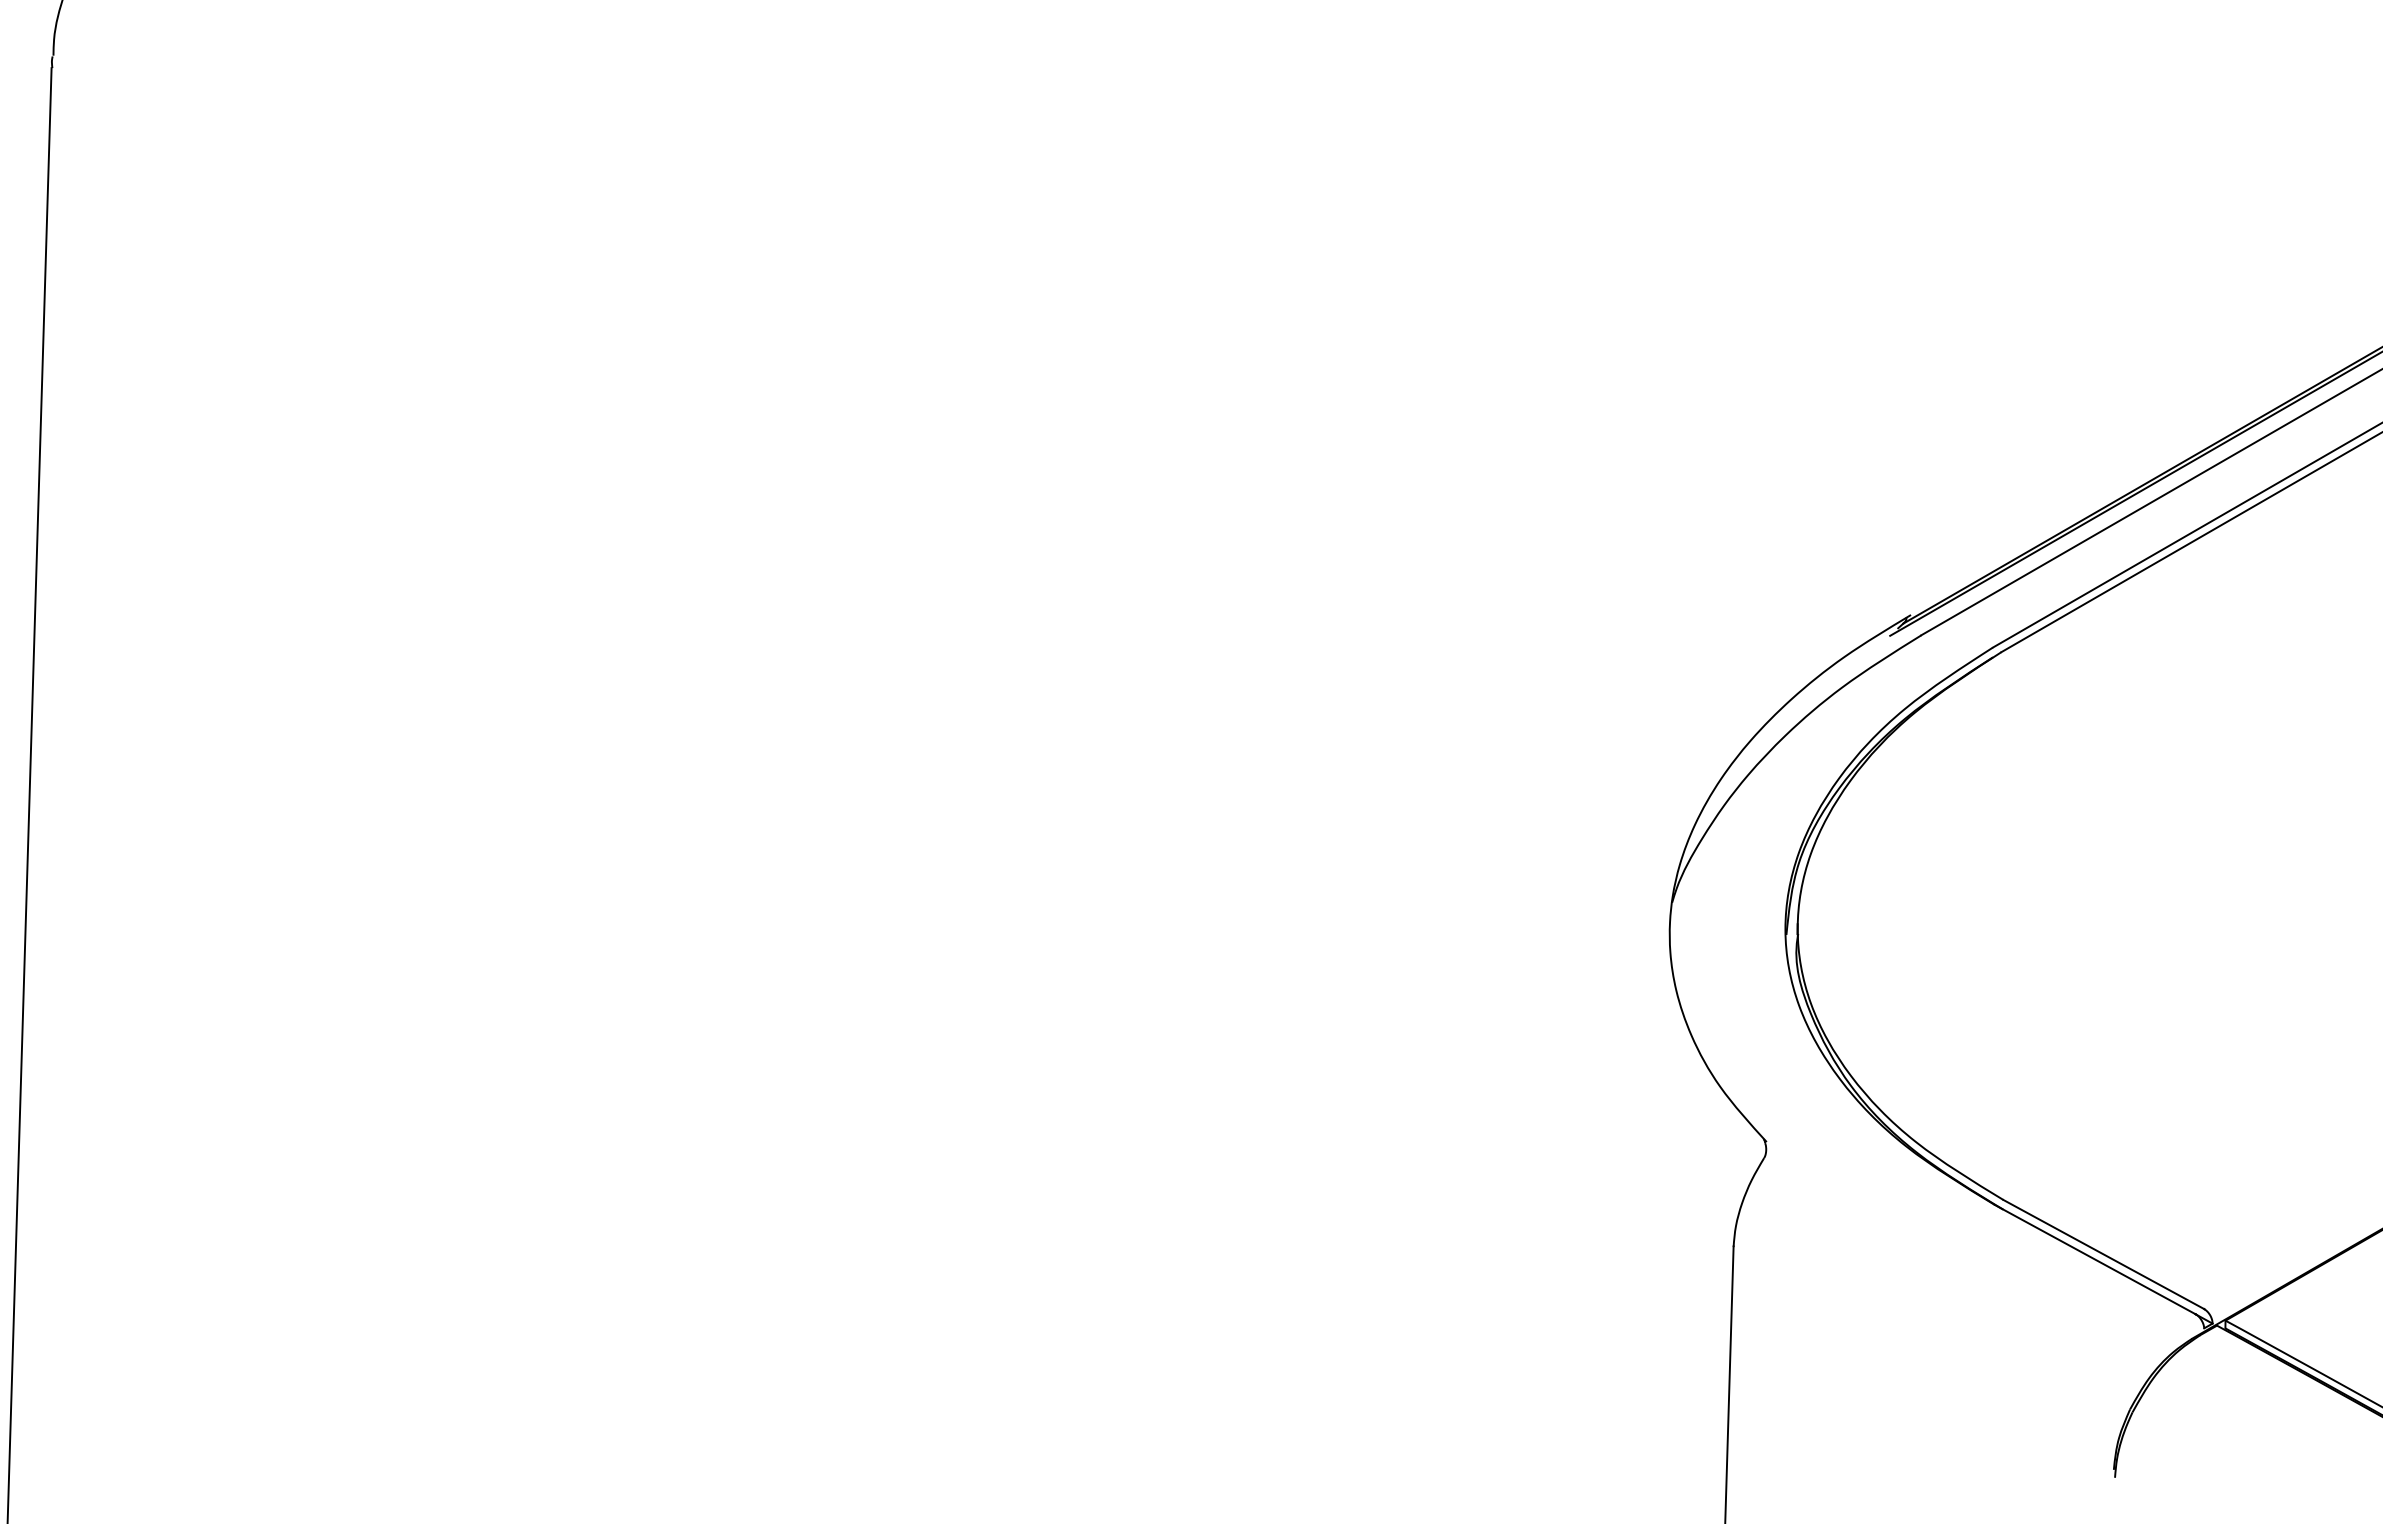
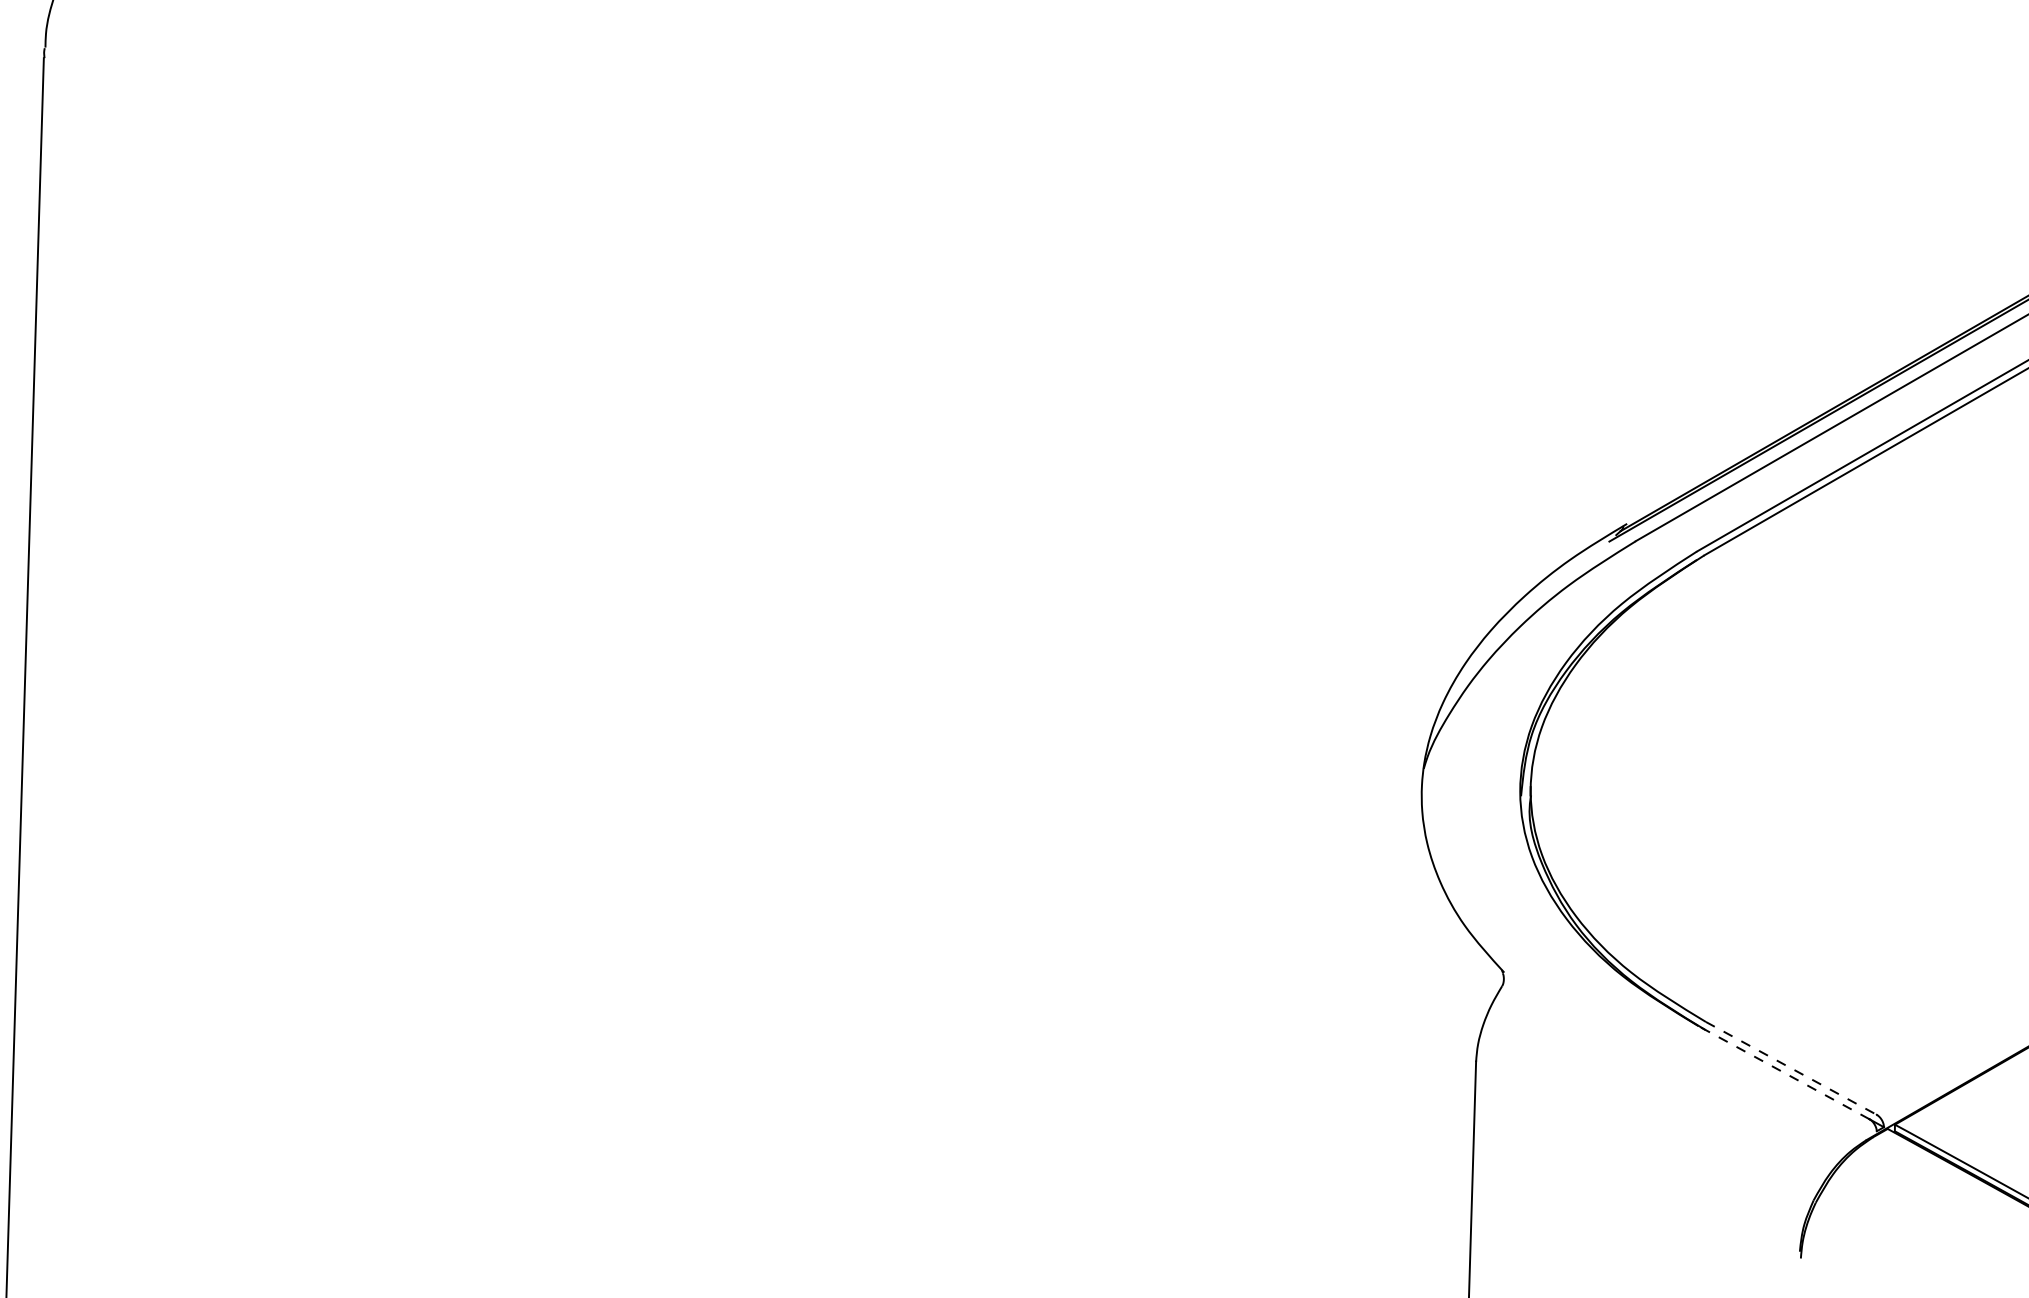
line: (2104, 1254) -> (1791, 1068), solid -> dashed
line: (2094, 1259) -> (1783, 1072), solid -> dashed

